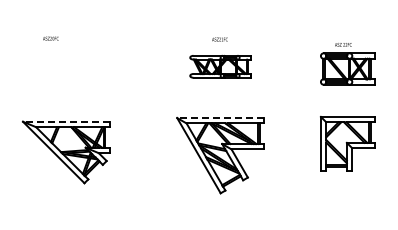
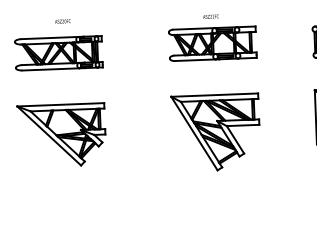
text: (50, 38) -> (62, 21), moved
part: (220, 66) -> (212, 43), size x1.43
part: (66, 69) -> (58, 52), added
line: (220, 118) -> (214, 95), dashed -> solid
line: (65, 121) -> (59, 104), dashed -> solid

